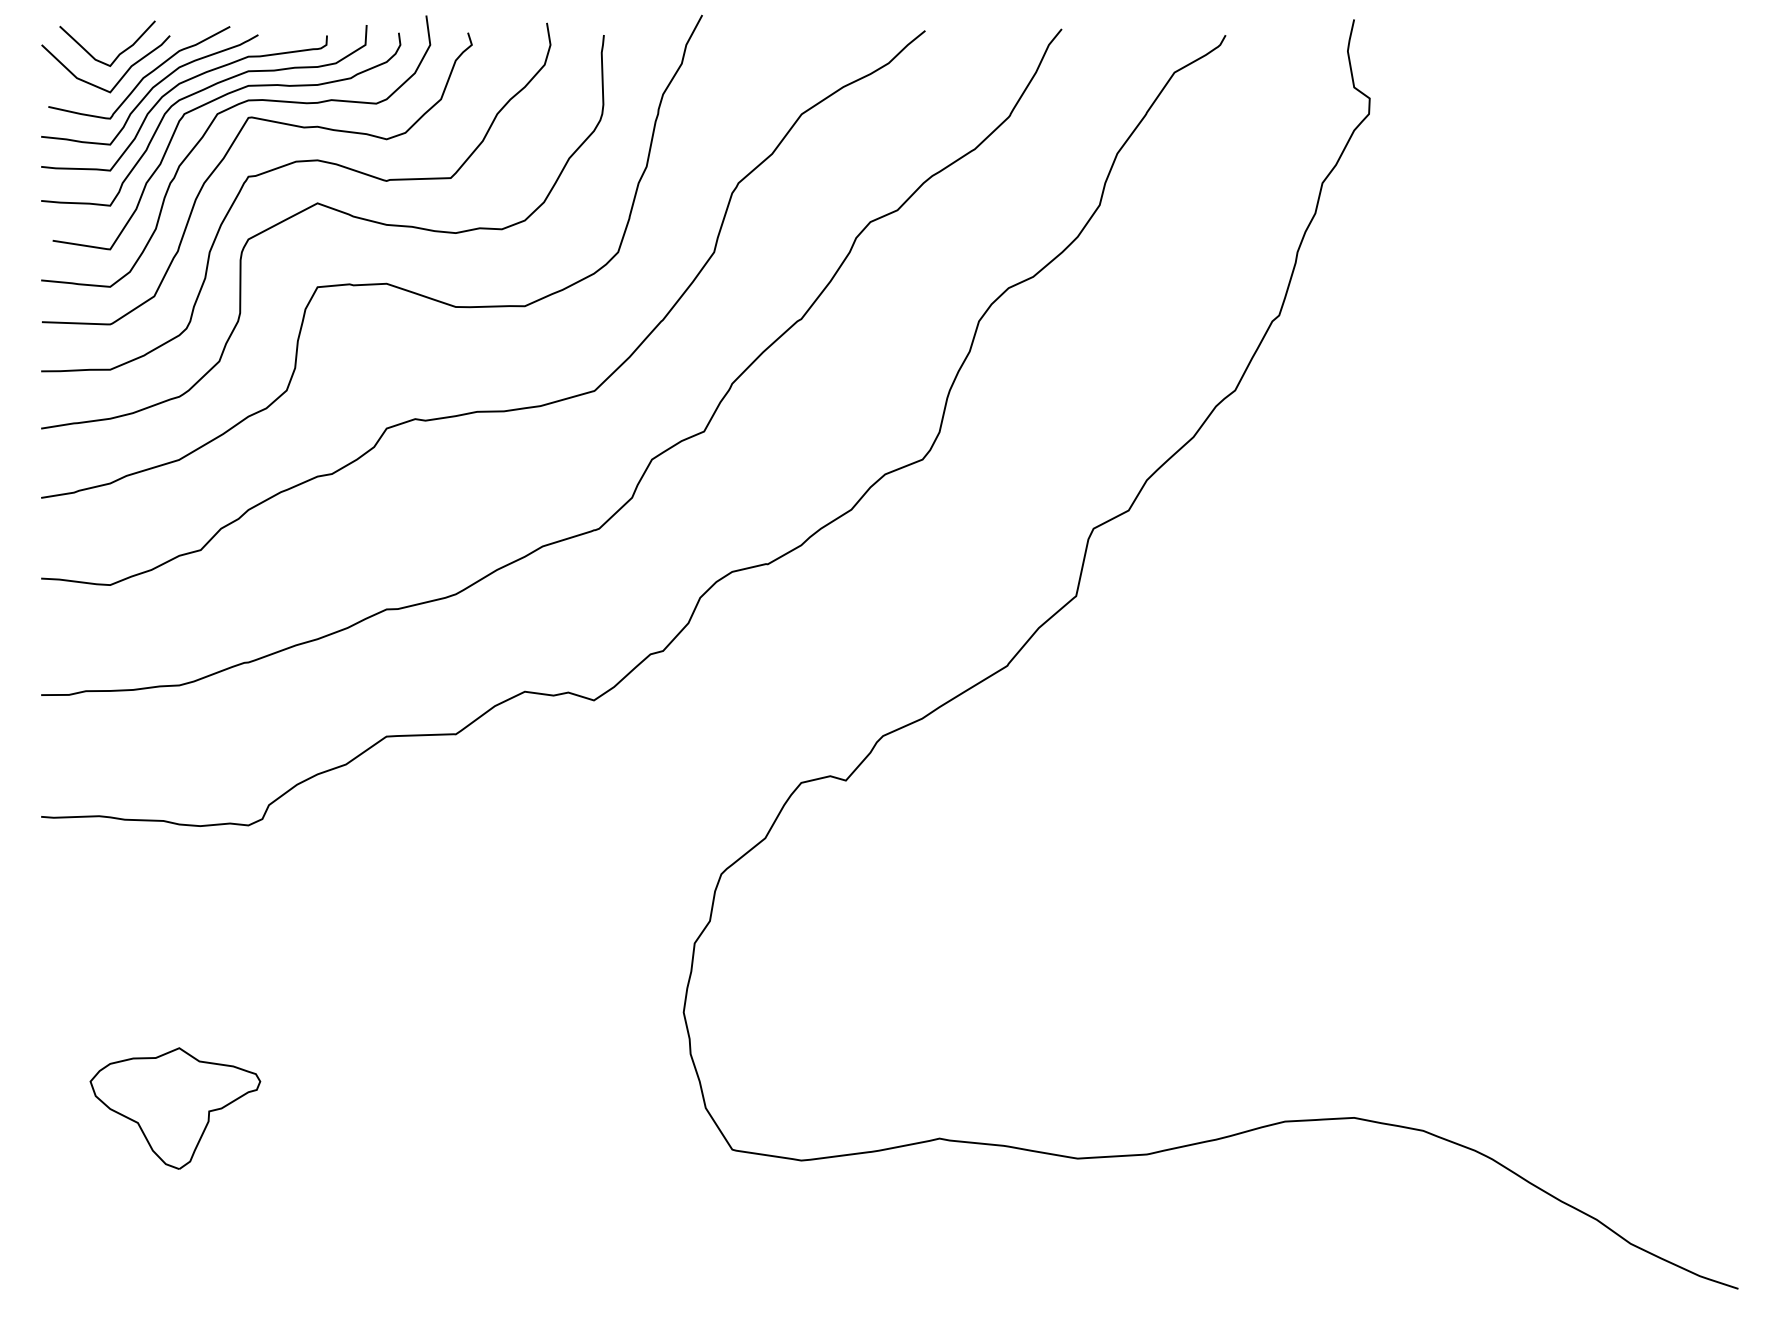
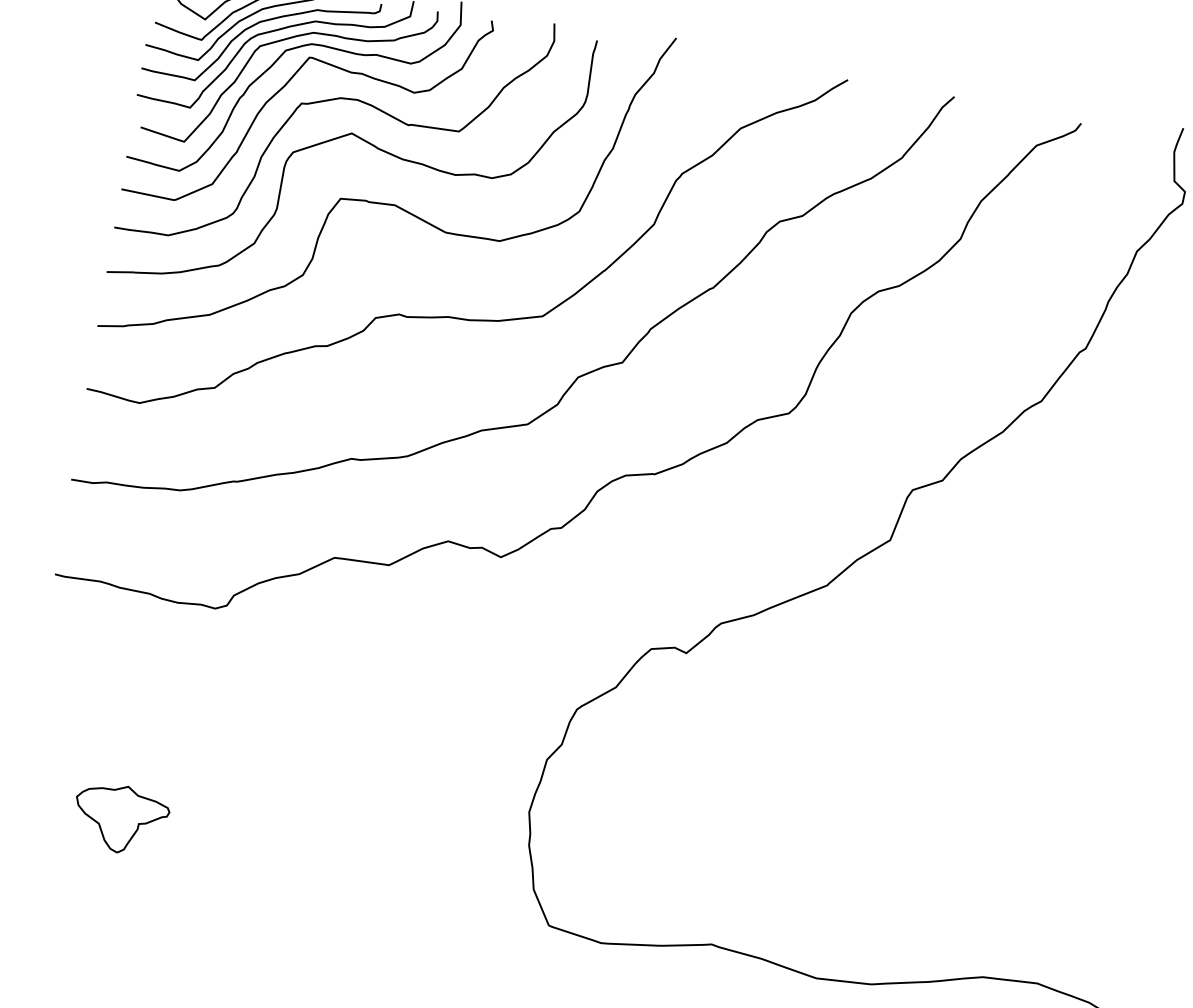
part: (175, 1108) -> (120, 819), size x0.7

